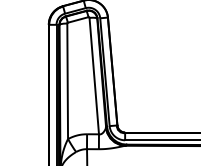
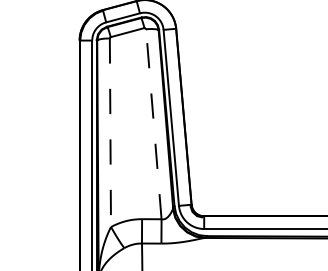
line: (94, 75) -> (154, 123), solid -> dashed
line: (67, 81) -> (110, 133), solid -> dashed

